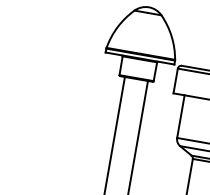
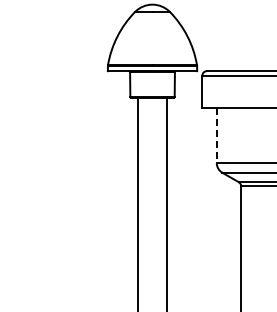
line: (180, 116) -> (216, 135), solid -> dashed

